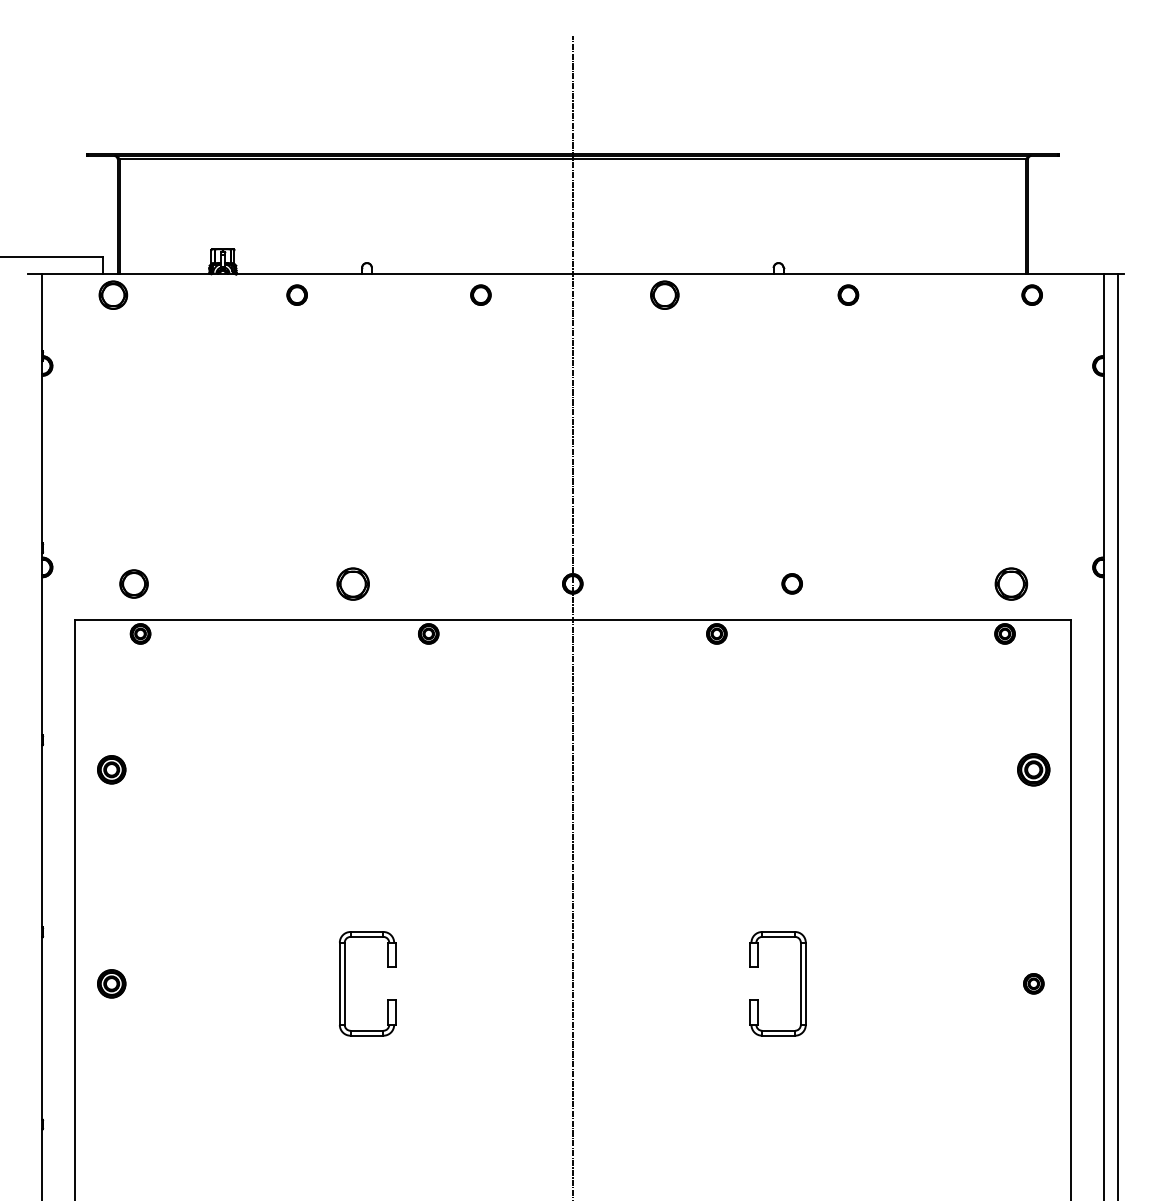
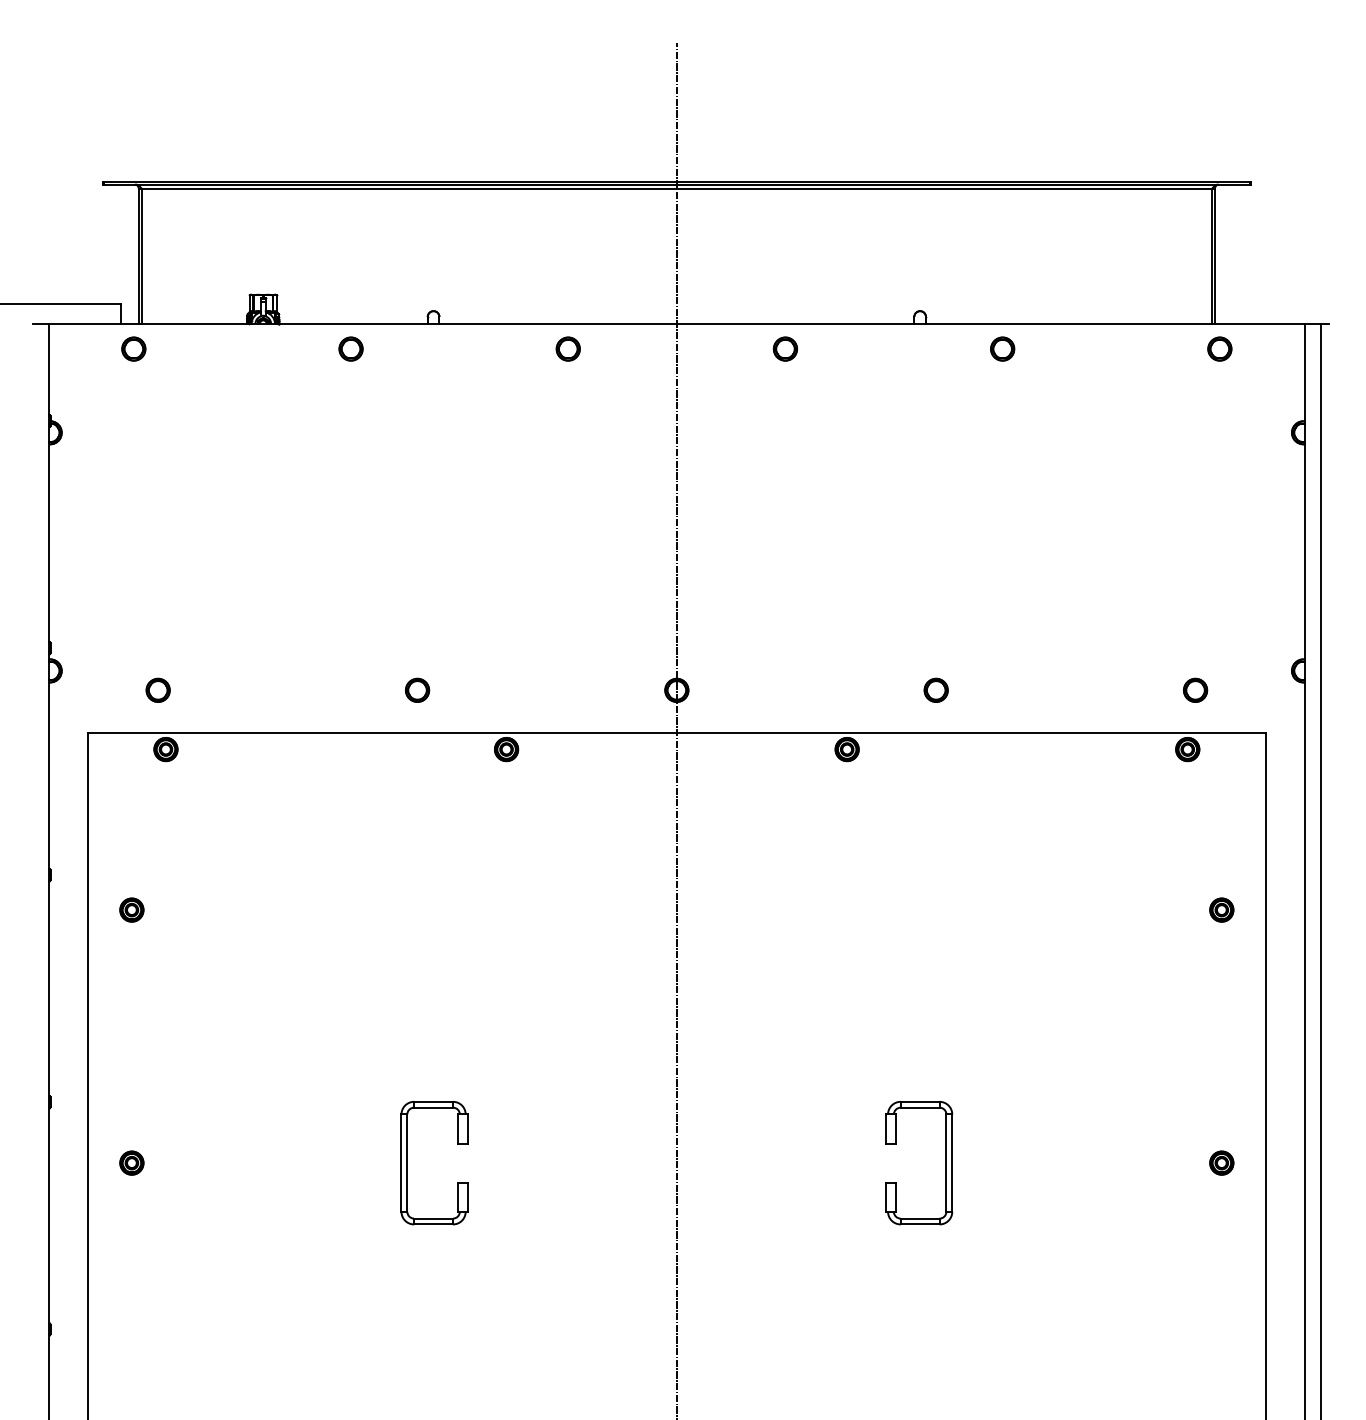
part: (113, 294) -> (133, 348), size x0.71
part: (663, 294) -> (784, 348), size x0.71
part: (133, 583) -> (157, 689), size x0.71
part: (353, 583) -> (417, 689), size x0.62
part: (1011, 583) -> (1195, 689), size x0.62
part: (111, 769) -> (131, 909), size x0.71
part: (1033, 769) -> (1221, 909), size x0.62
part: (111, 983) -> (131, 1162), size x0.71

